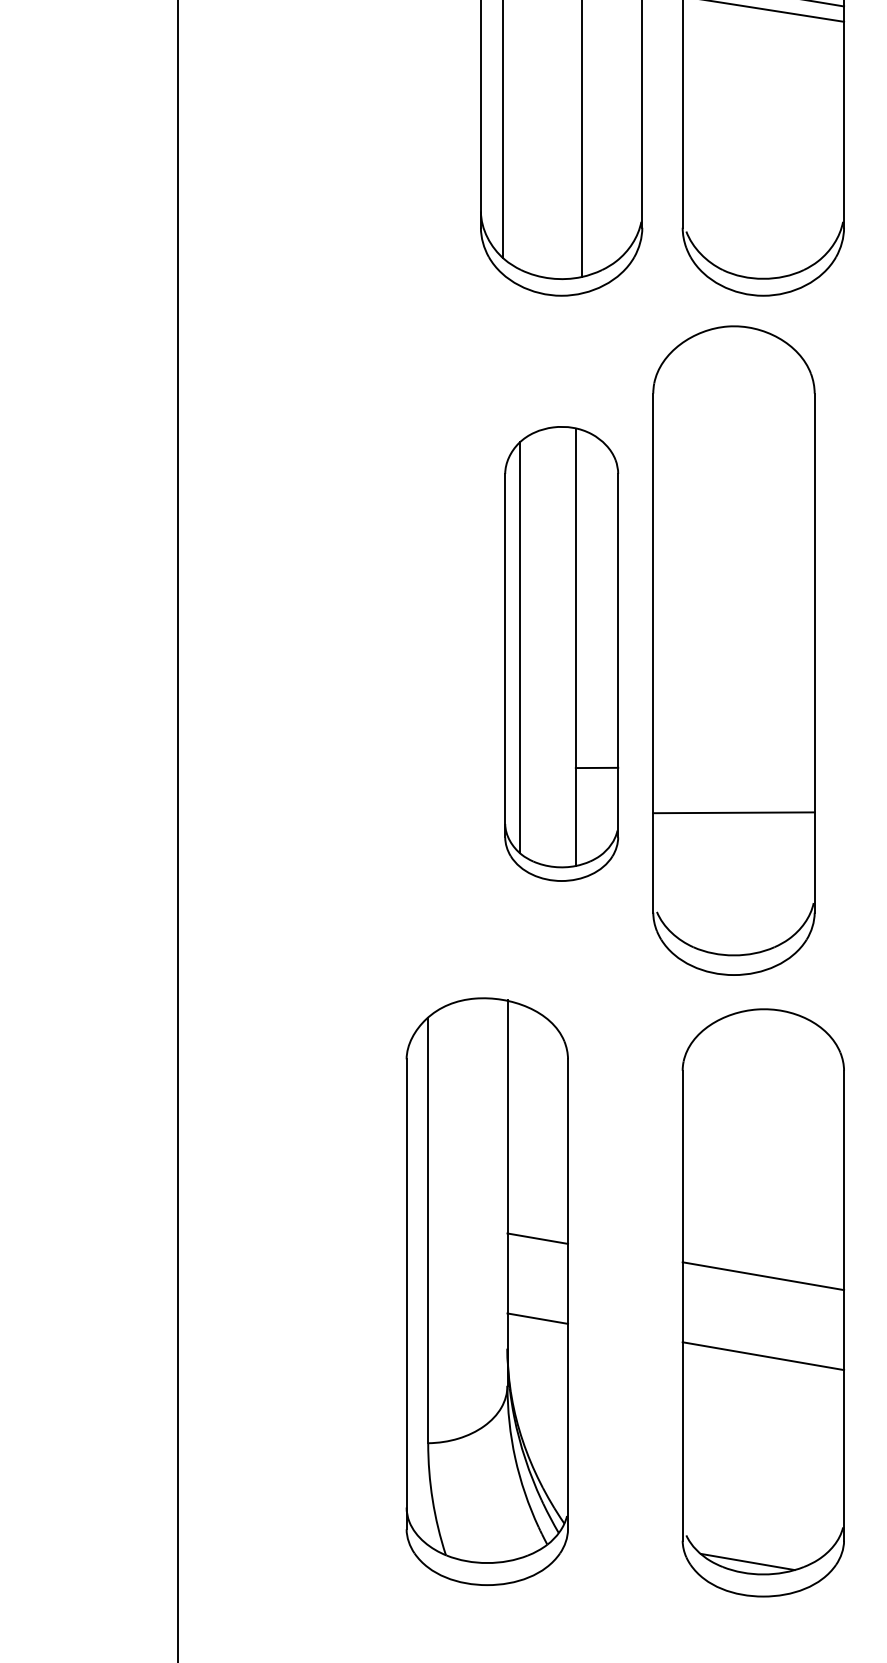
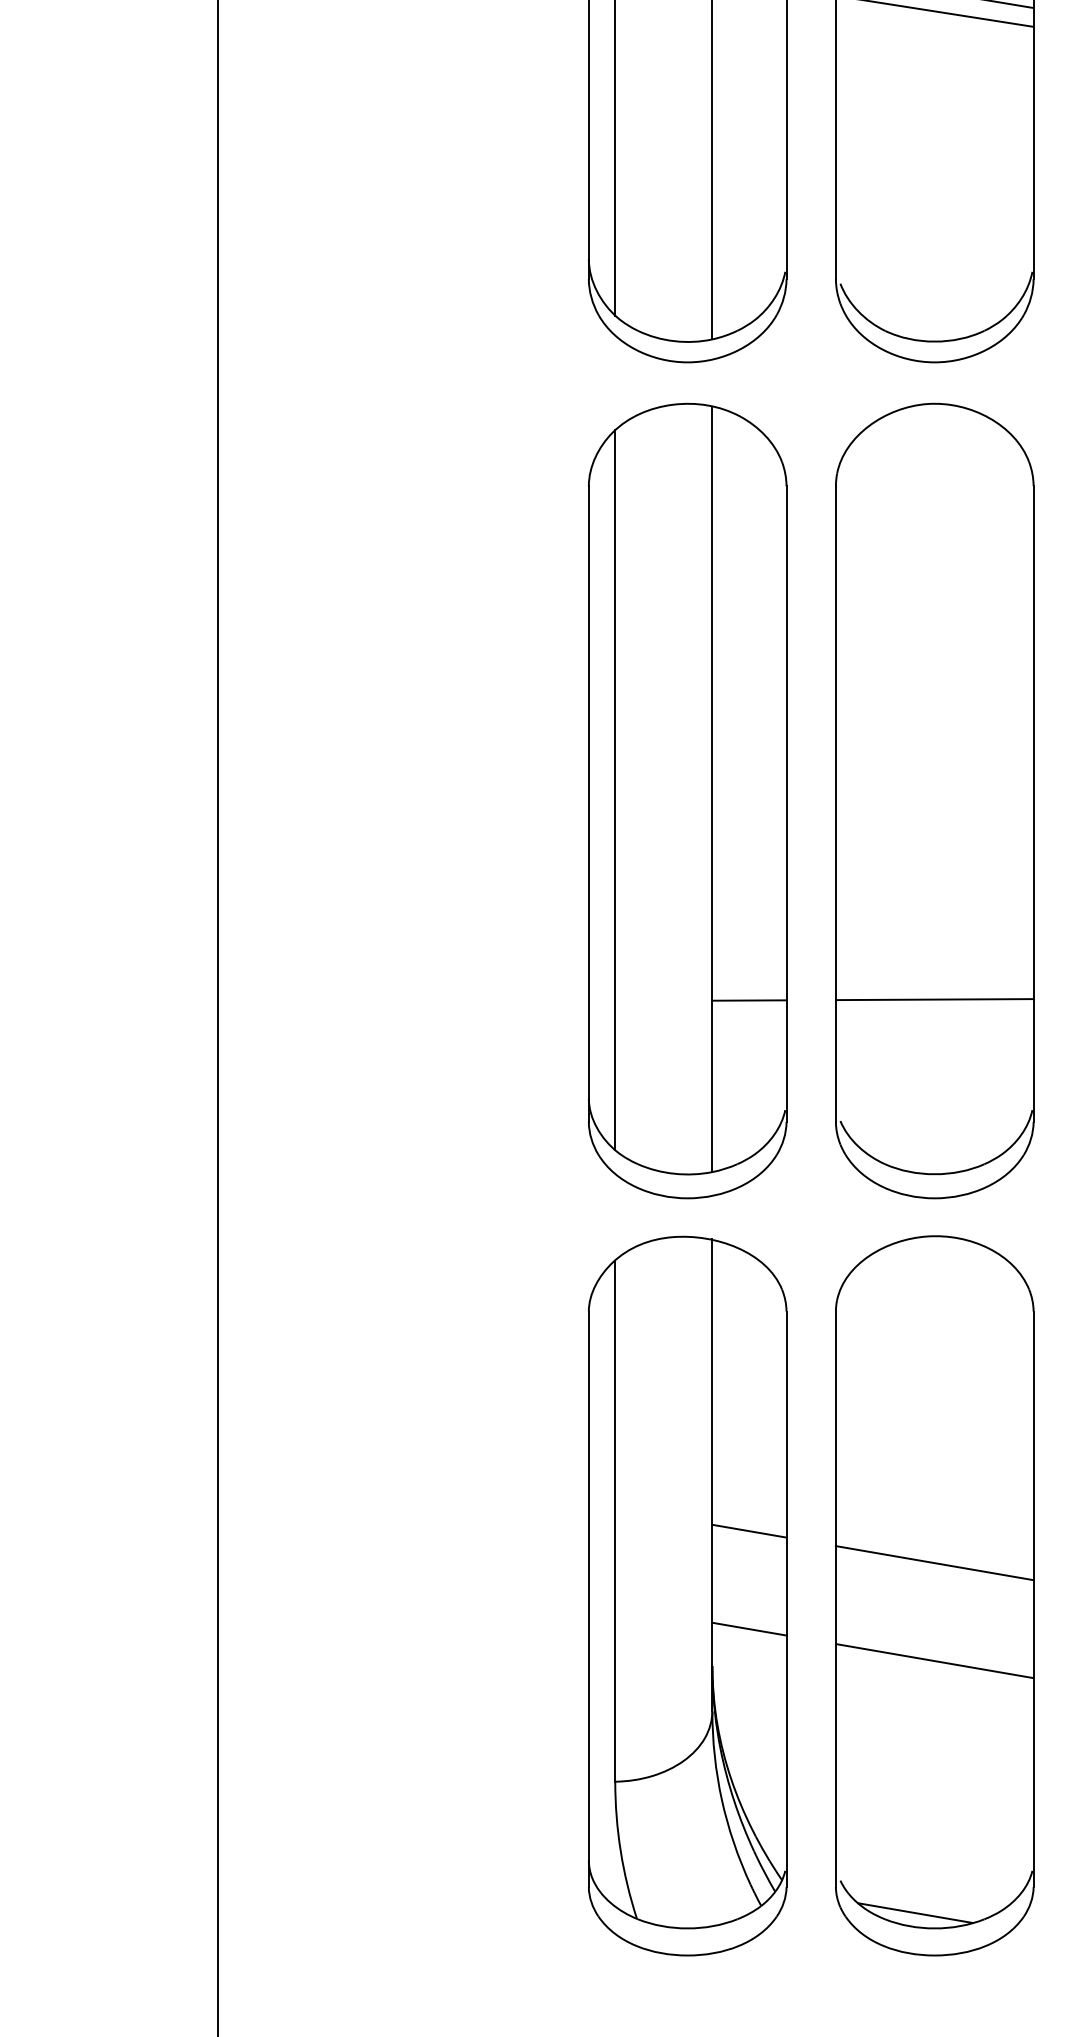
part: (733, 650) -> (934, 800), moved
part: (561, 653) -> (687, 800), size x1.43
part: (487, 1291) -> (687, 1595), moved

